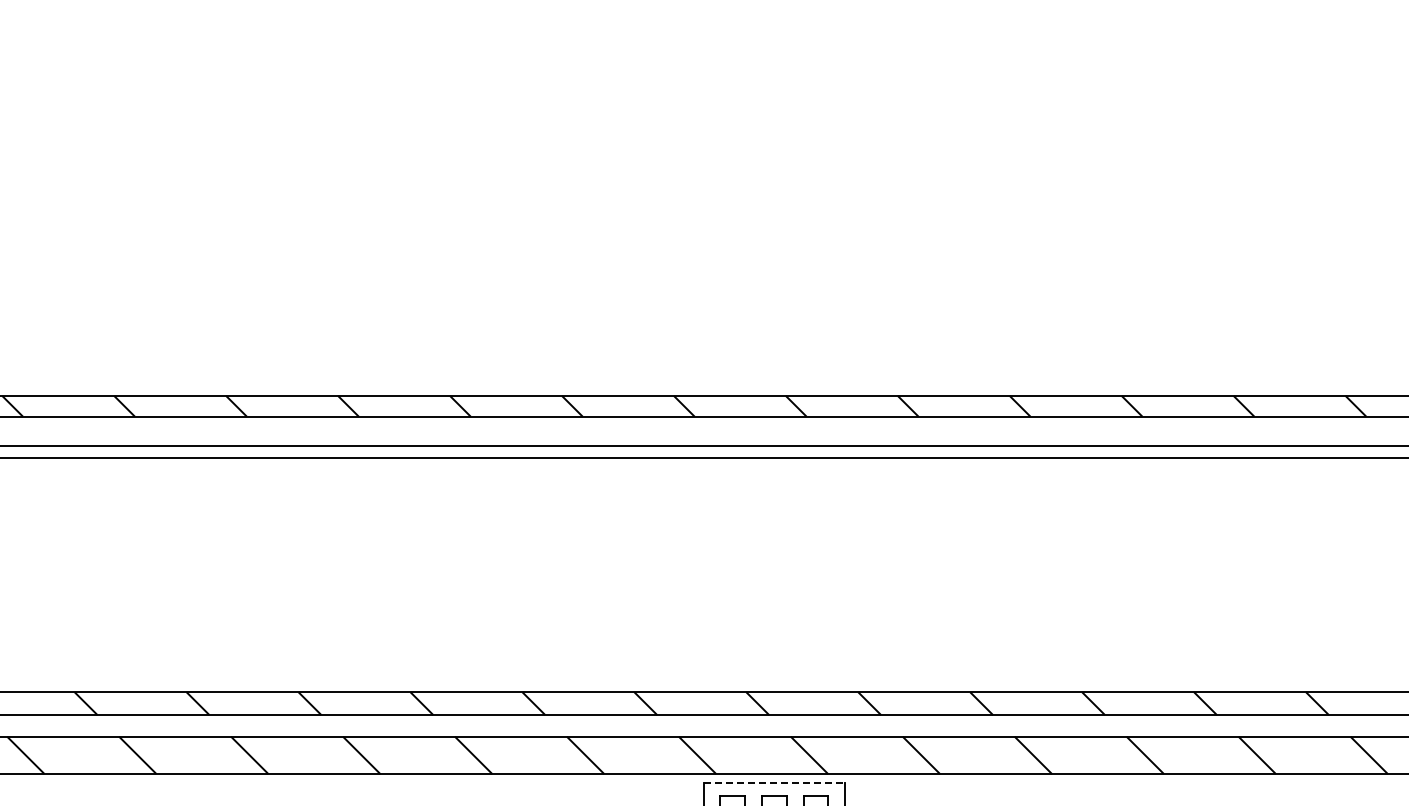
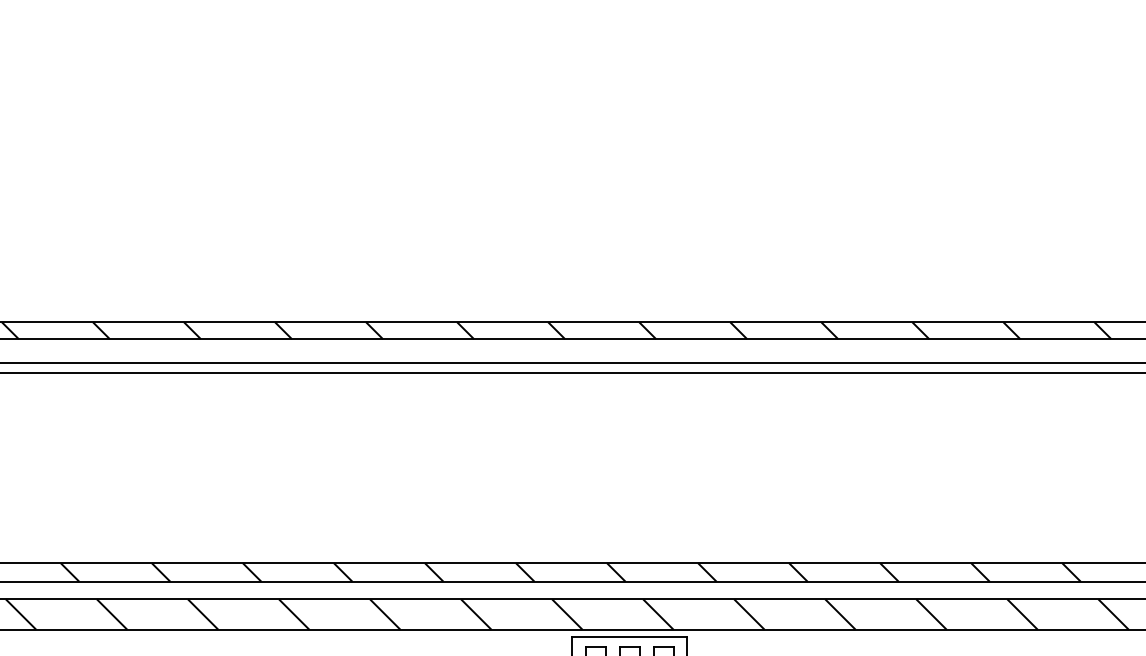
line: (774, 783) -> (629, 637), dashed -> solid

